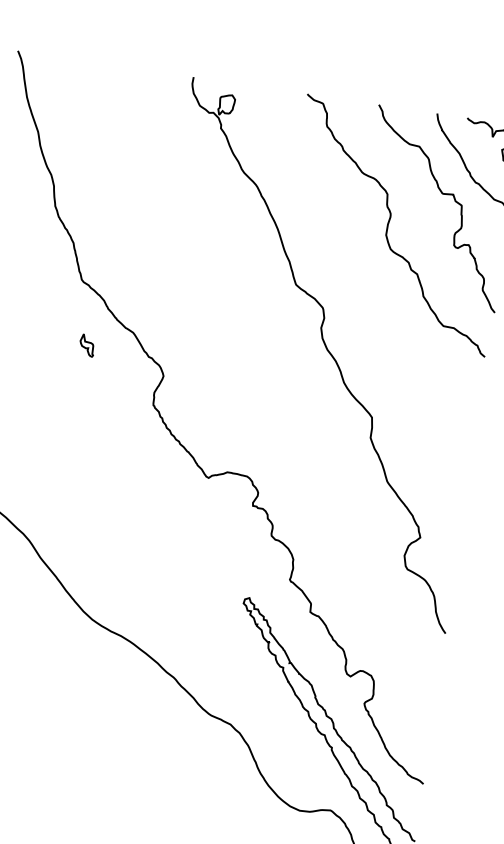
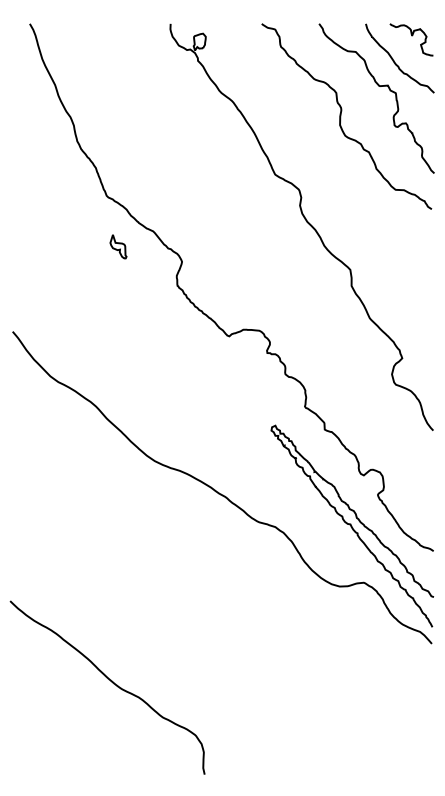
part: (87, 345) -> (118, 246), size x1.4

